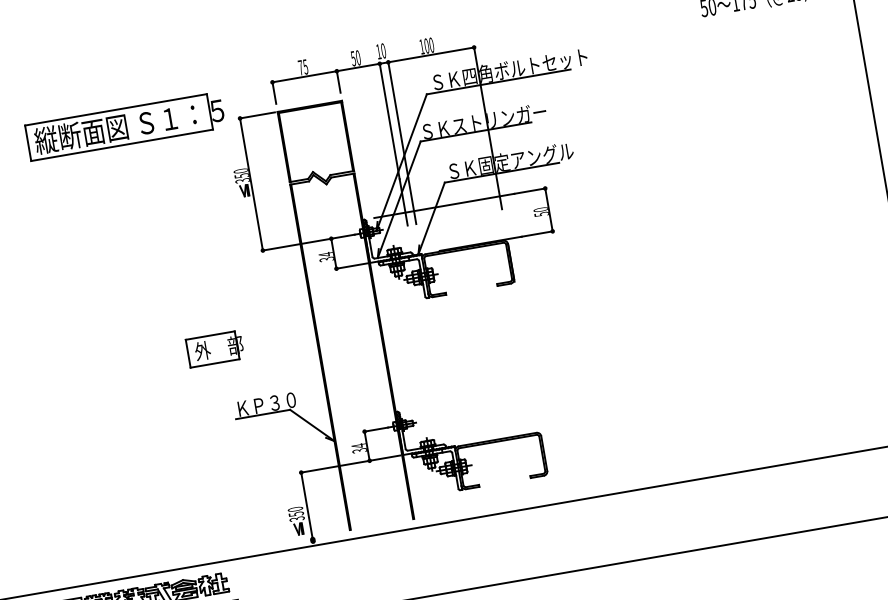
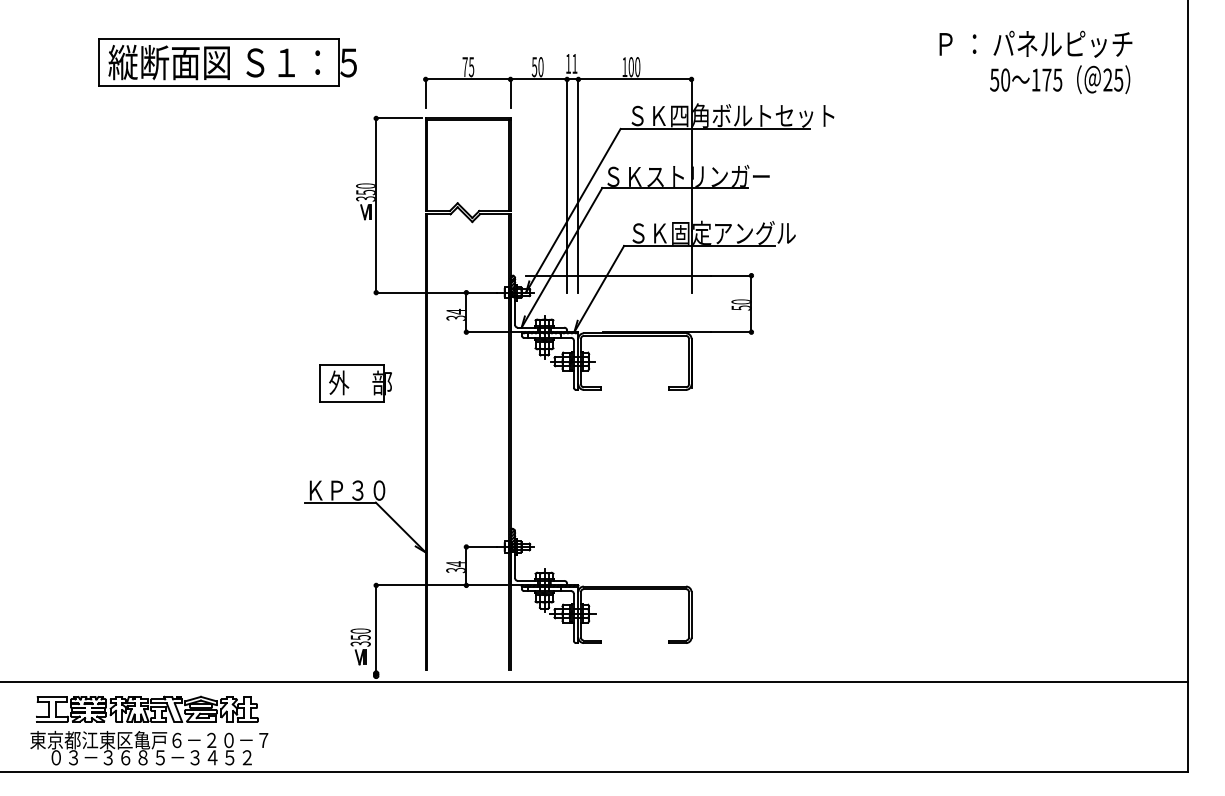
text: (383, 50) -> (574, 63), 10 -> 11
part: (125, 126) -> (227, 62), moved
part: (215, 349) -> (355, 383), moved

